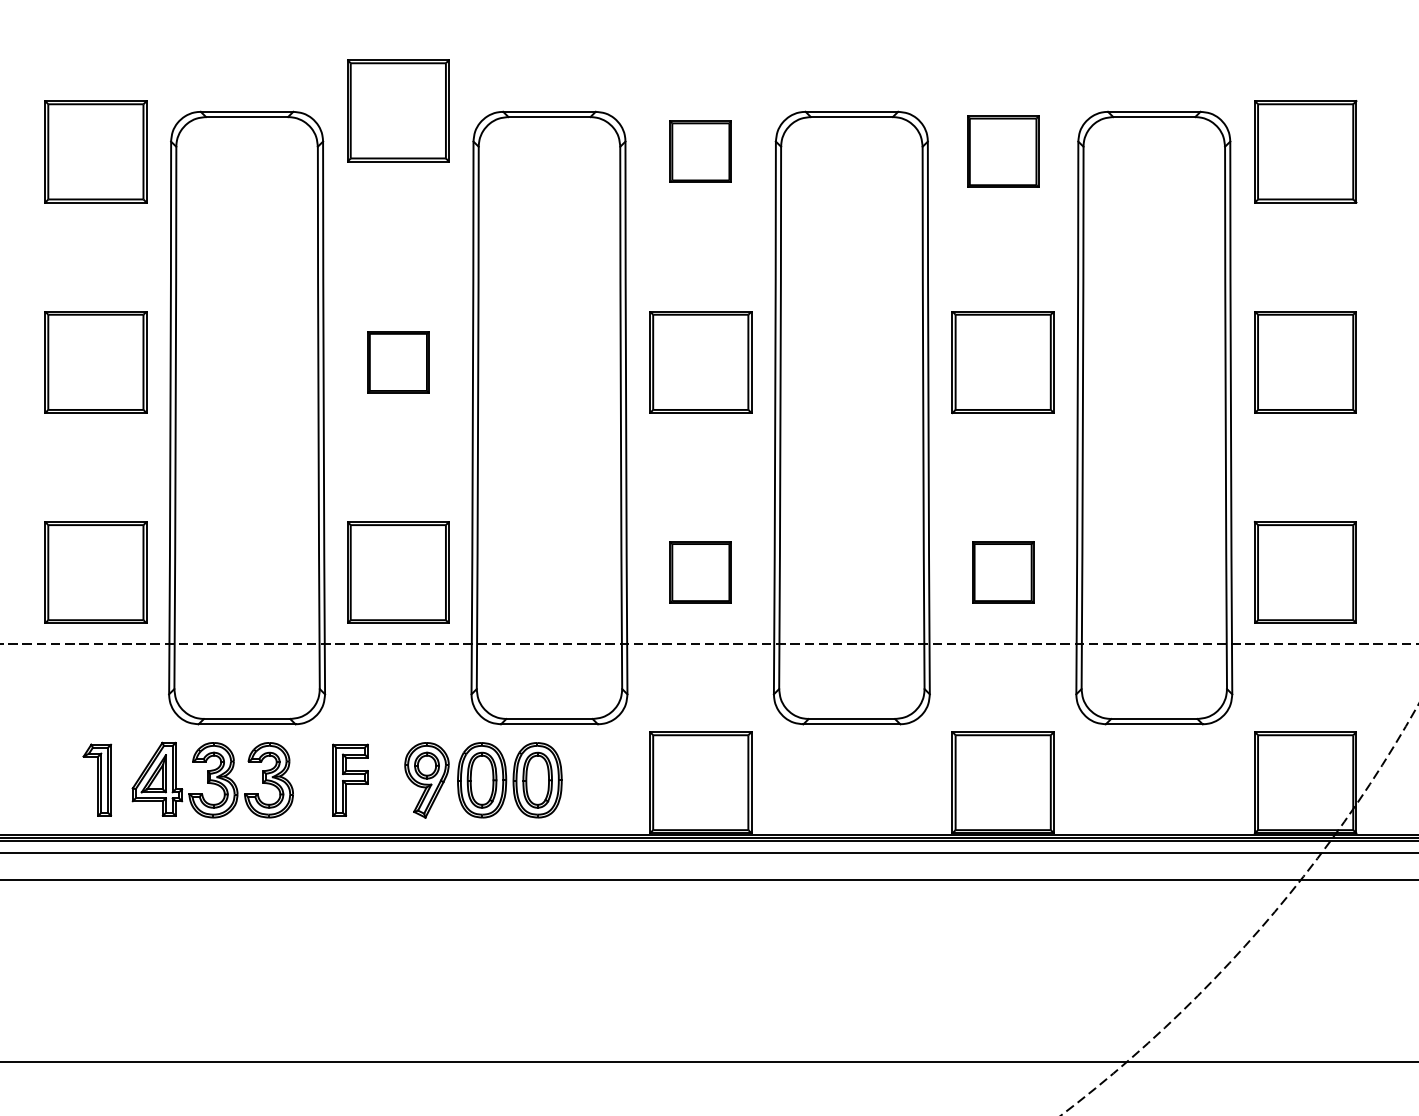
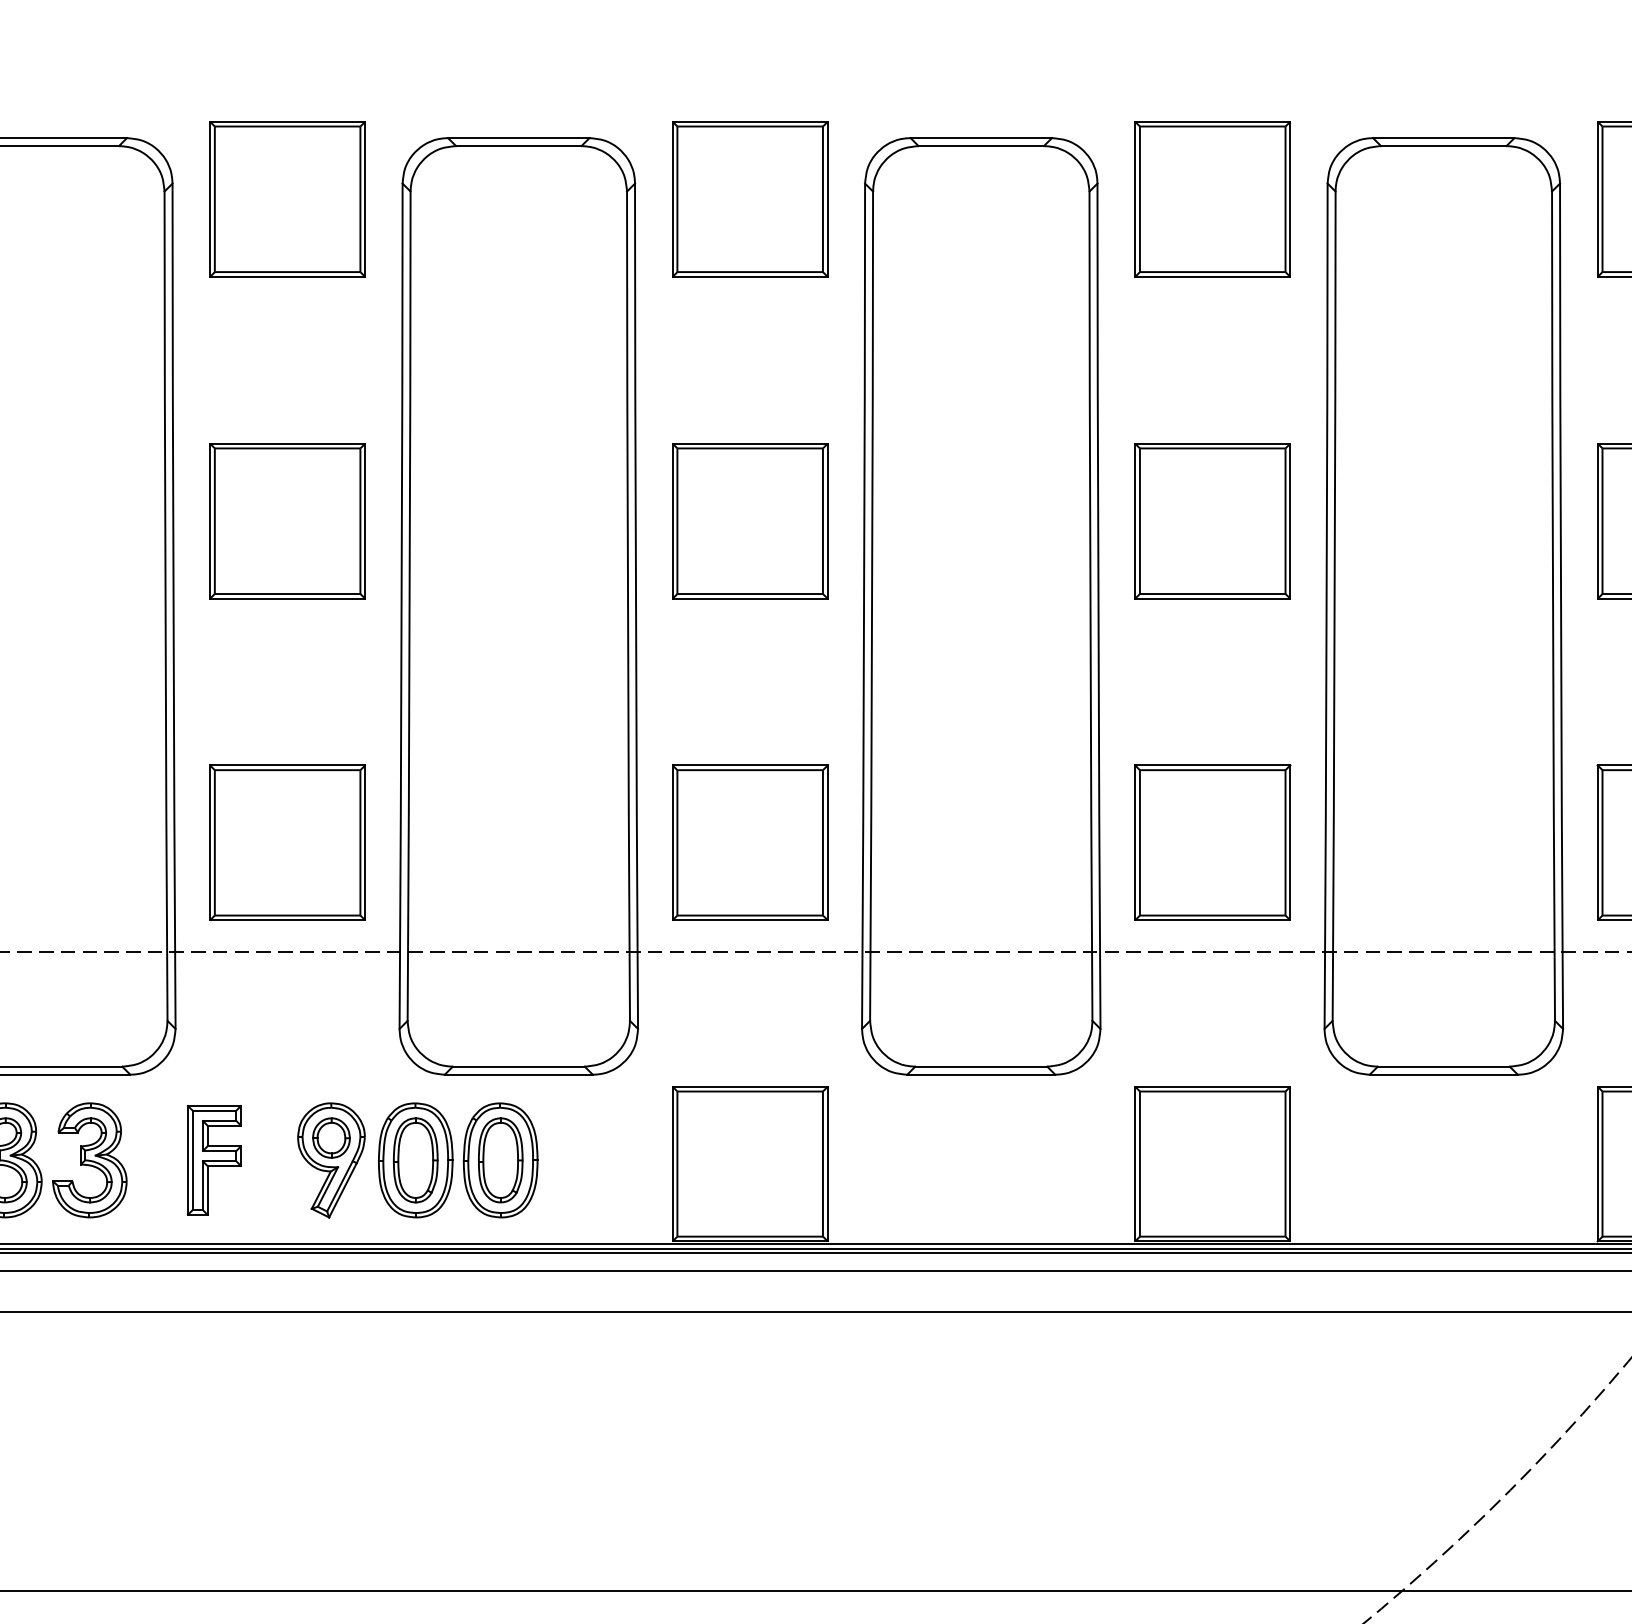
part: (398, 110) -> (287, 198), moved
part: (700, 151) -> (749, 198), size x1.67
part: (1002, 151) -> (1211, 198), size x1.43
part: (398, 362) -> (287, 521), size x1.67
part: (700, 572) -> (749, 842), size x1.67
part: (1002, 572) -> (1211, 842), size x1.67

